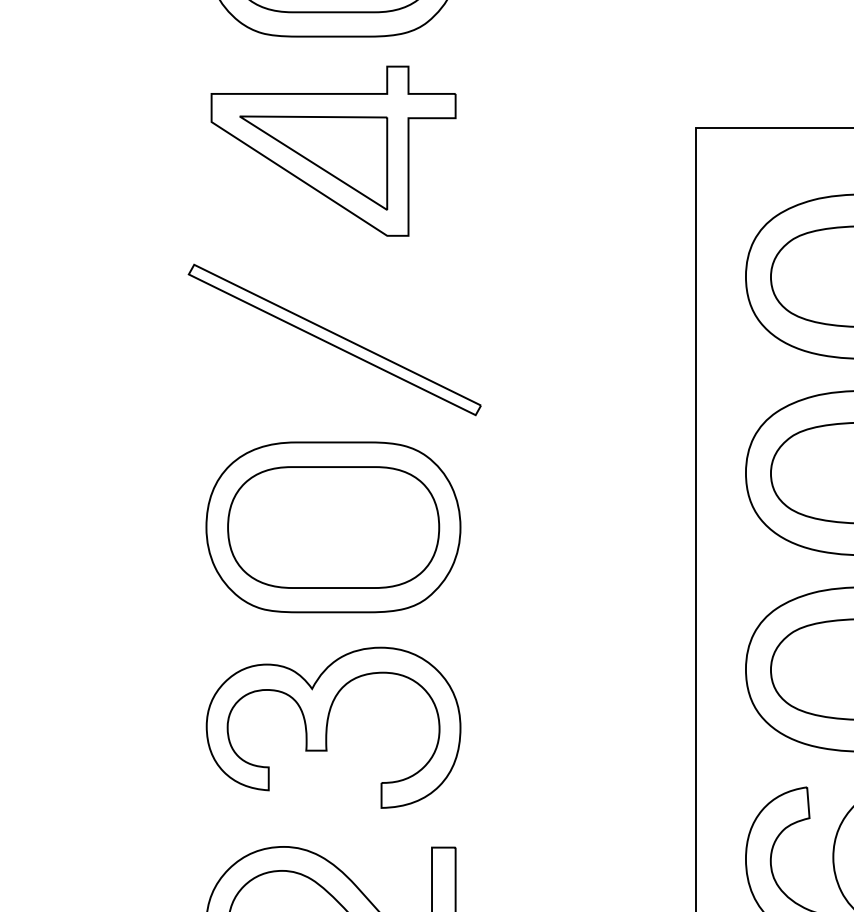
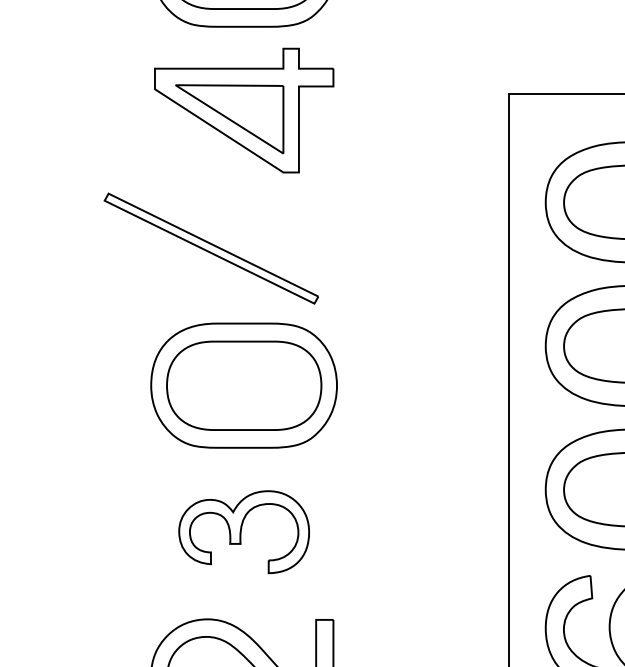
part: (334, 339) -> (211, 248), moved
part: (333, 727) -> (244, 532), size x0.7

